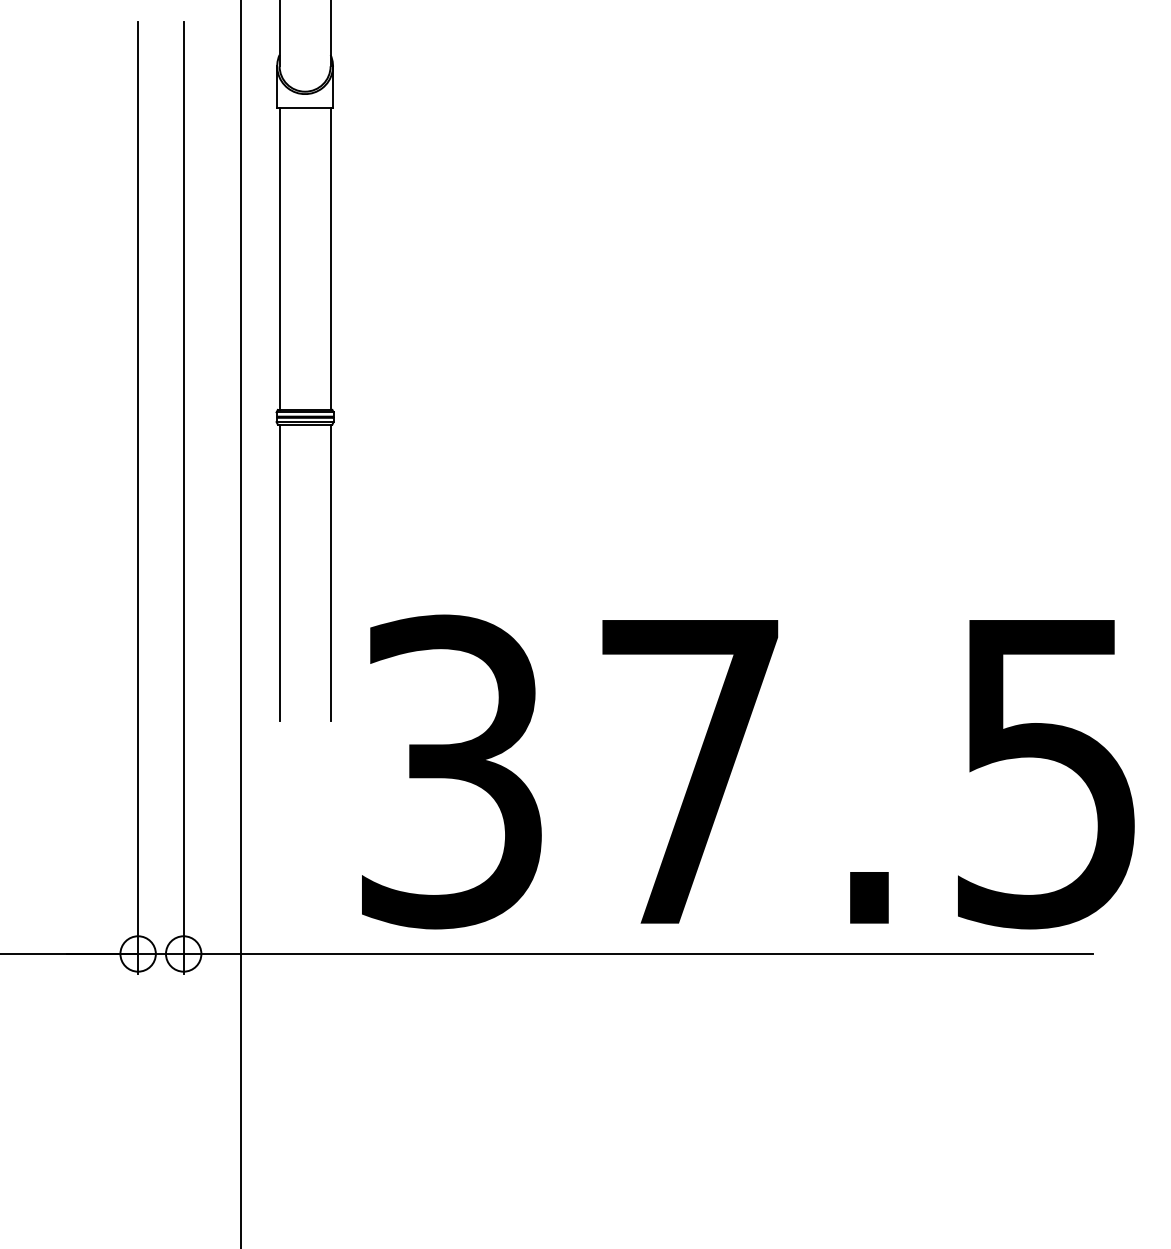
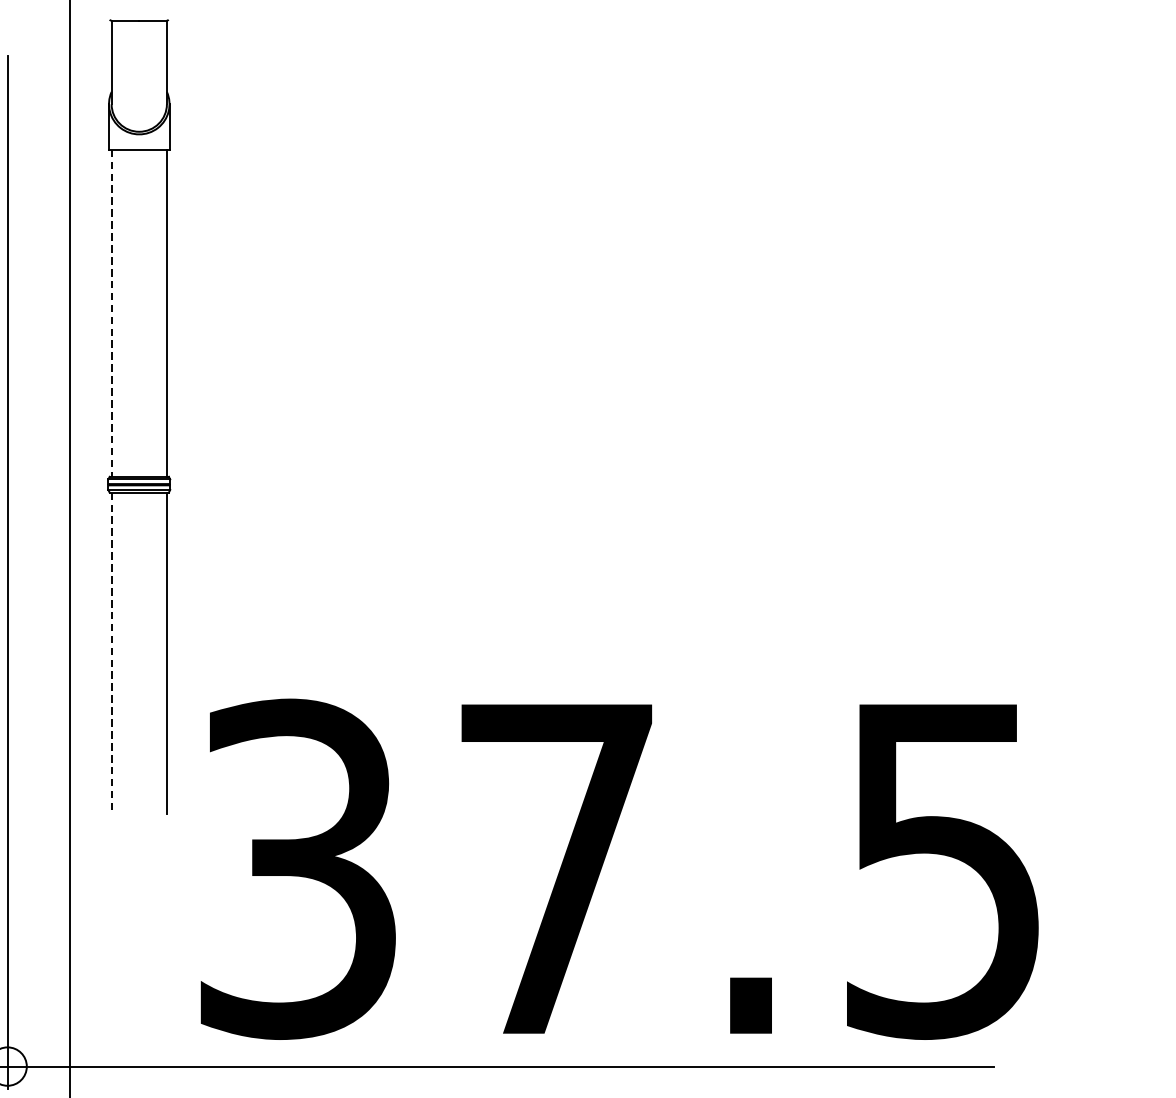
line: (279, 259) -> (111, 313), solid -> dashed
line: (279, 573) -> (111, 654), solid -> dashed

